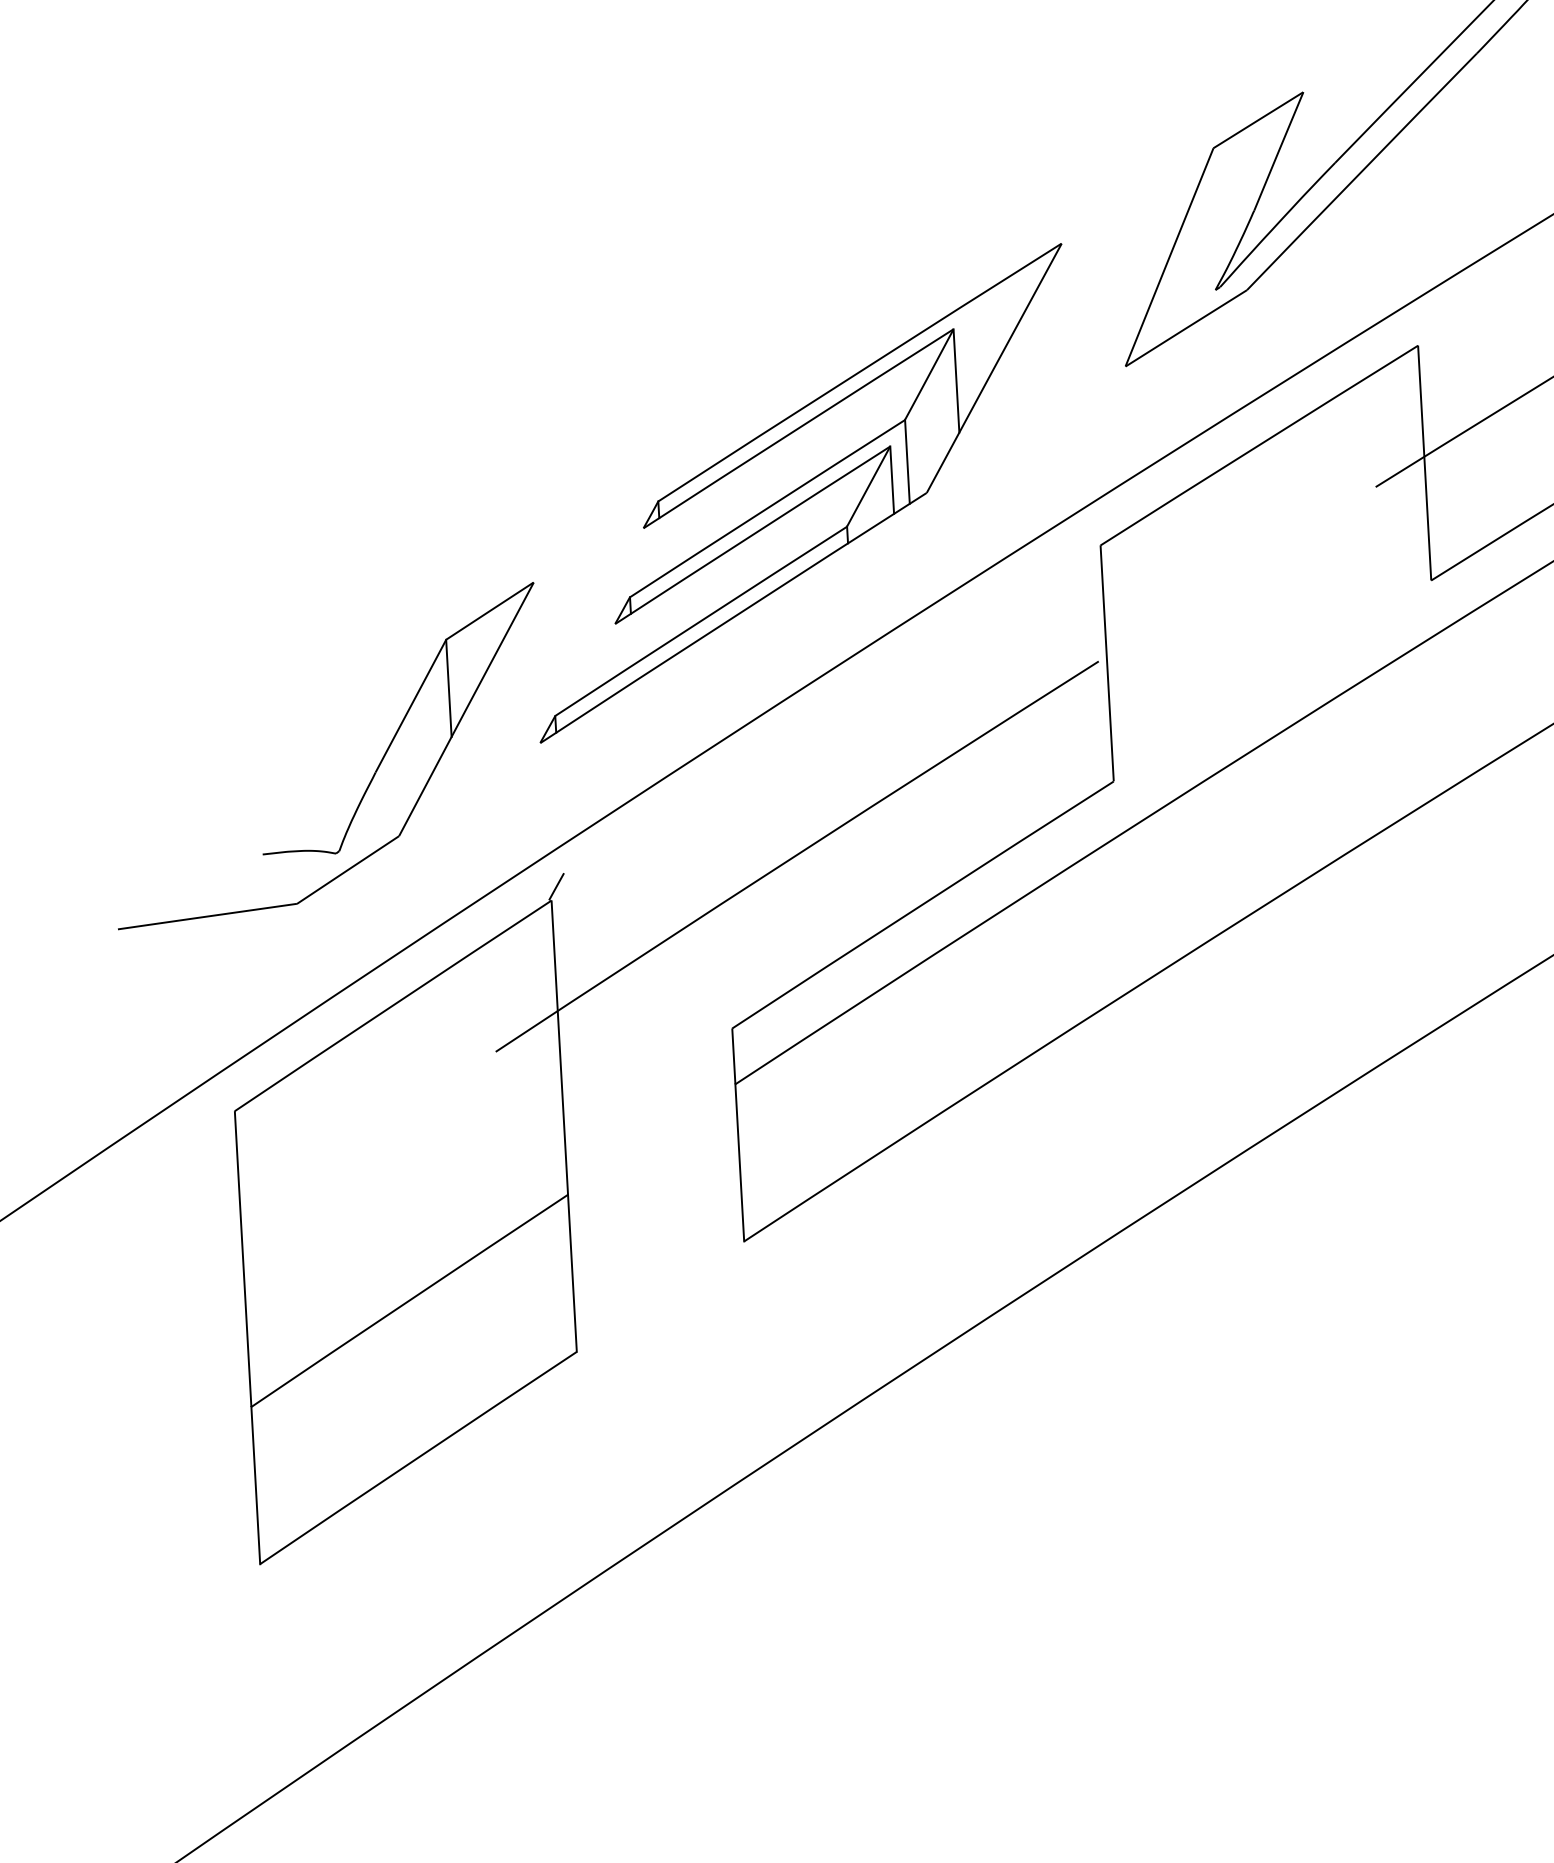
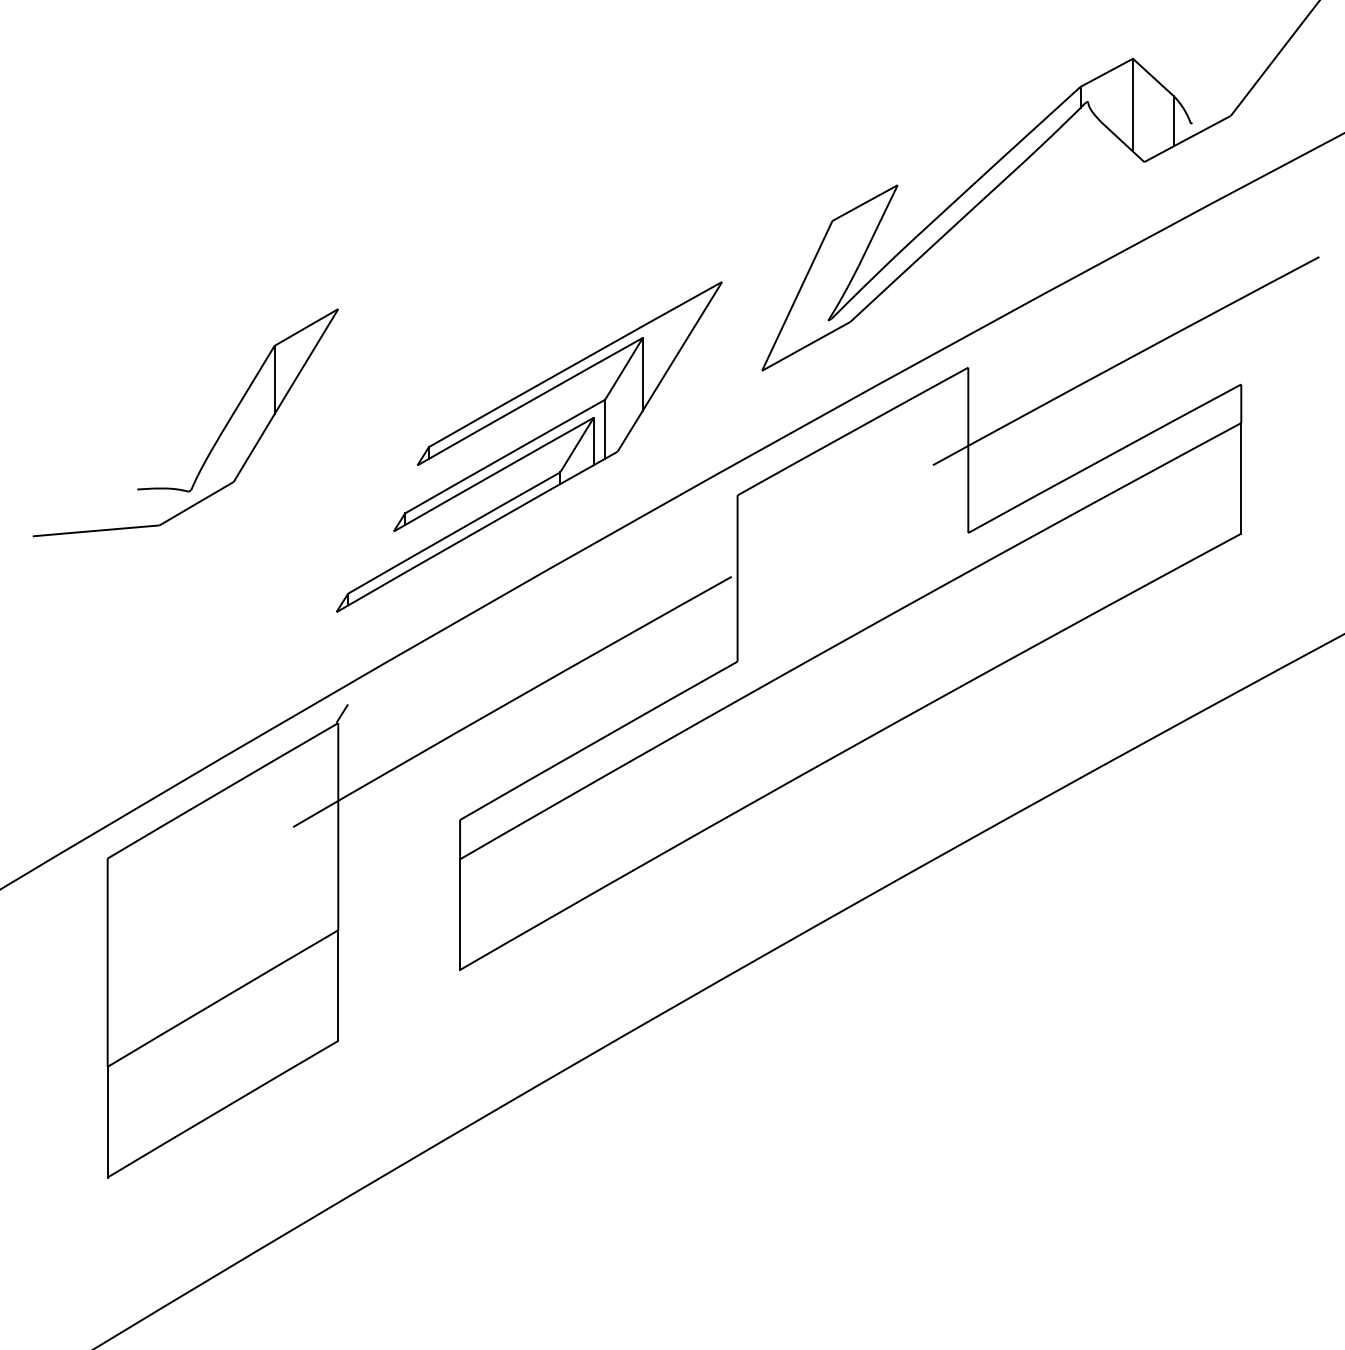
part: (371, 777) -> (216, 439), moved

